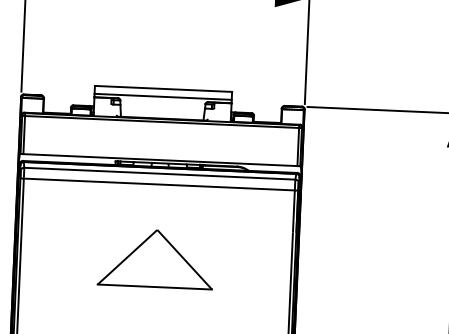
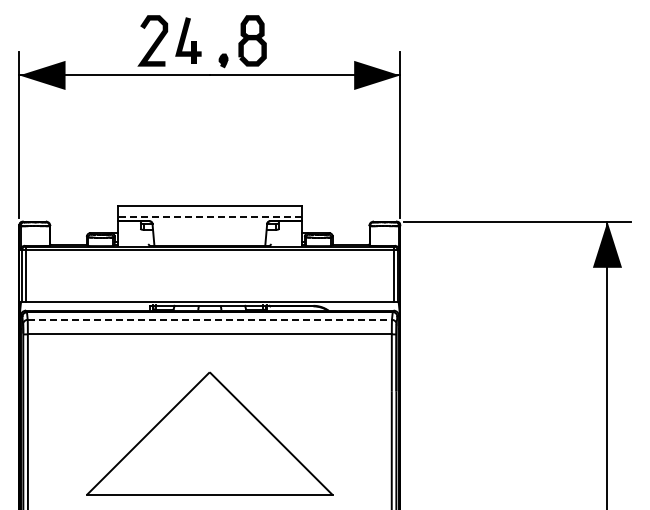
line: (162, 96) -> (209, 216), solid -> dashed
line: (160, 173) -> (210, 319), solid -> dashed
part: (155, 258) -> (209, 433), size x1.6

